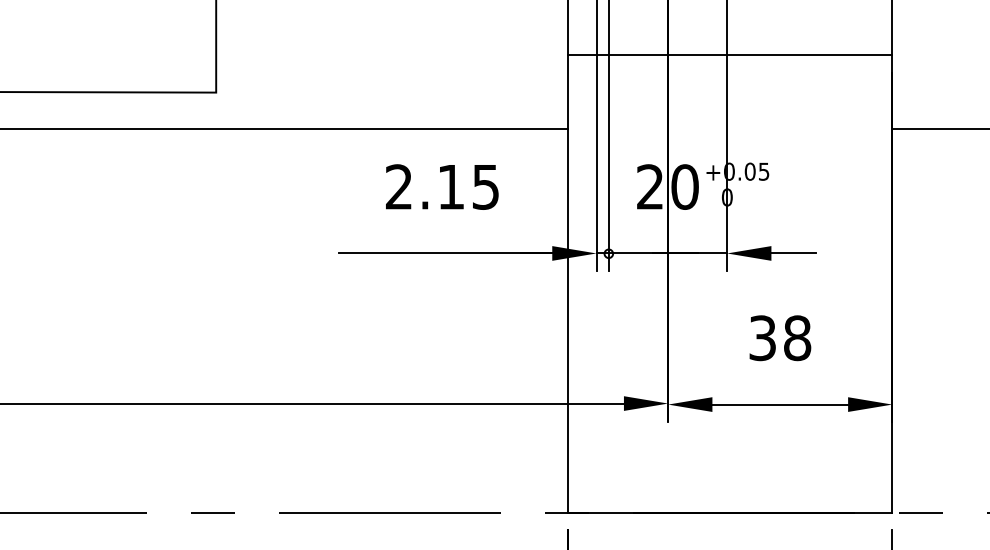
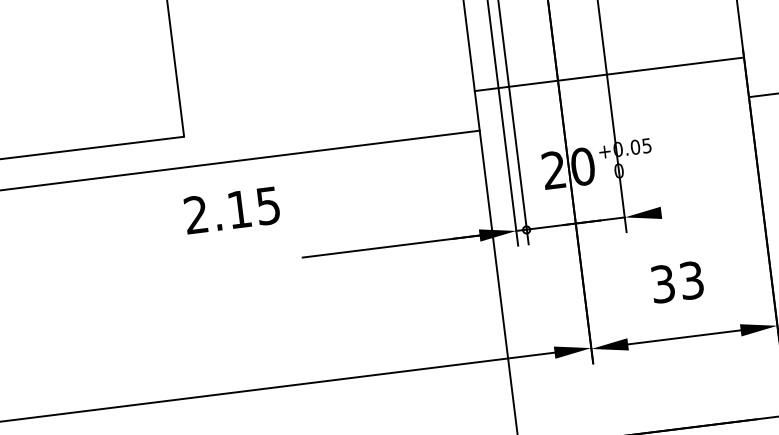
line: (729, 55) -> (608, 74), moved
text: (442, 186) -> (232, 209), moved
line: (793, 253) -> (679, 210), removed
text: (797, 338) -> (691, 280), 38 -> 33

